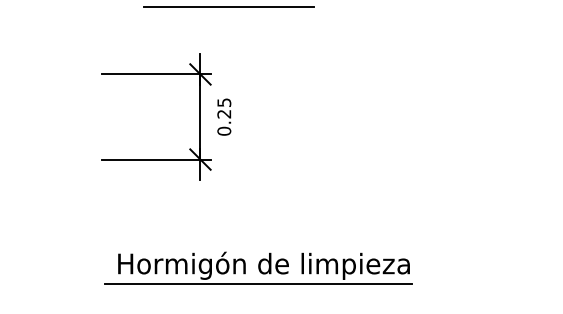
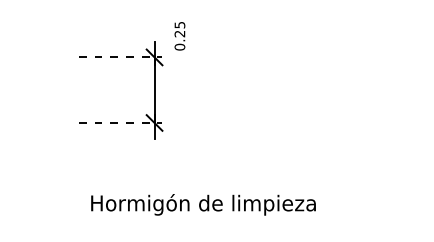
line: (228, 7) -> (176, 5), removed
line: (156, 74) -> (120, 57), solid -> dashed
text: (223, 117) -> (179, 36), moved
line: (156, 158) -> (120, 122), solid -> dashed
line: (258, 284) -> (199, 219), removed

